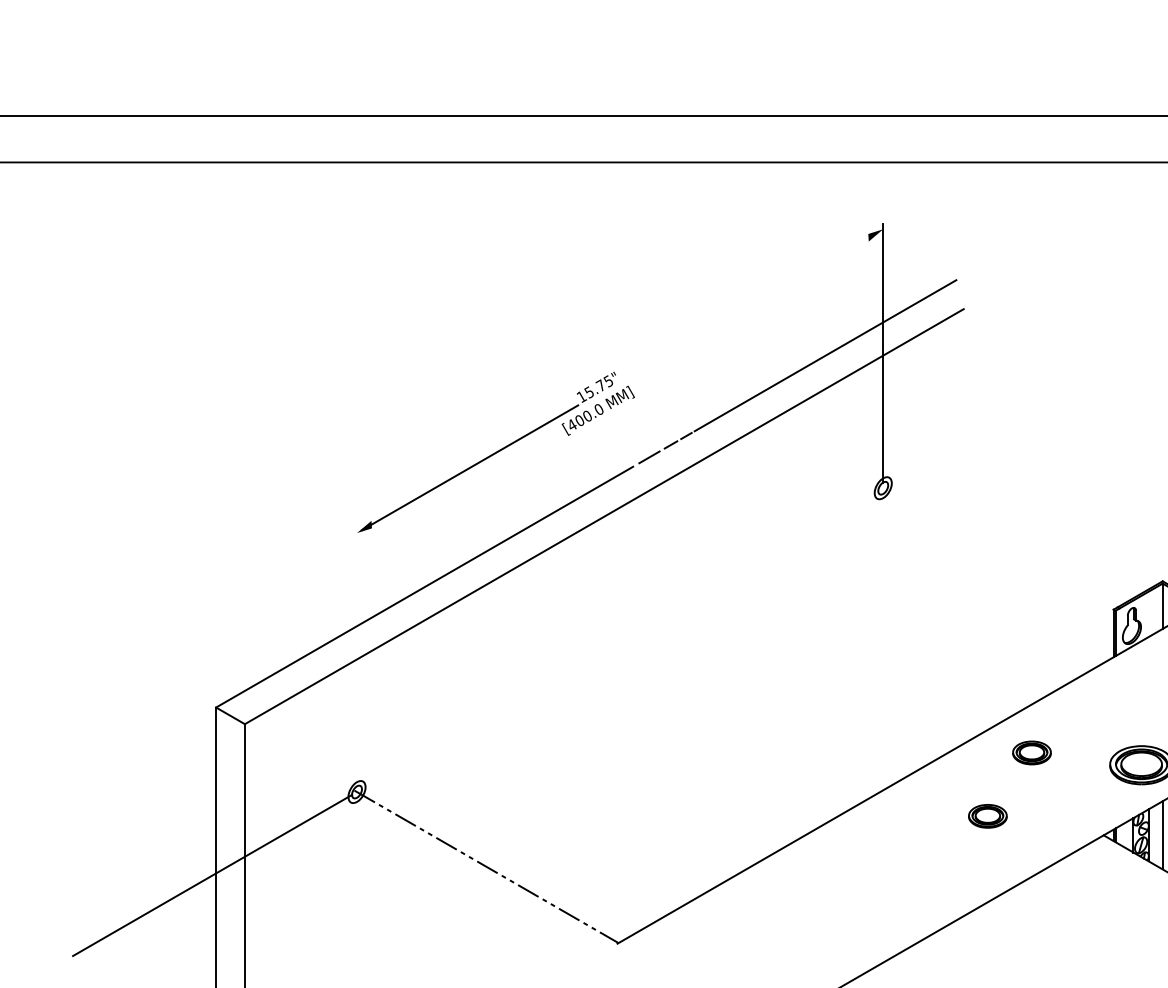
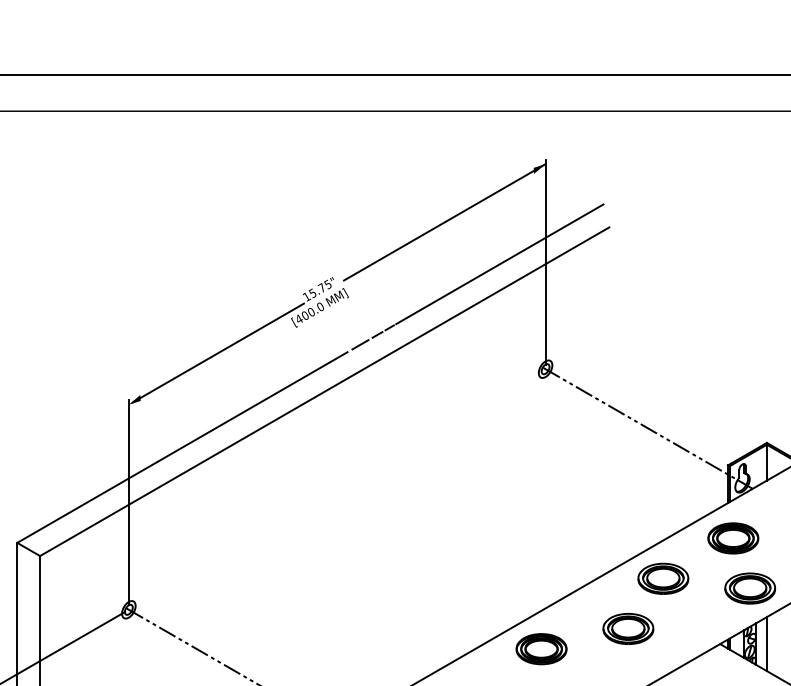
line: (755, 302) -> (444, 222), added
line: (1012, 562) -> (647, 428), added
line: (357, 656) -> (129, 502), added
part: (1120, 701) -> (733, 538), added
part: (1031, 752) -> (662, 578), size x1.67
part: (987, 816) -> (628, 629), size x1.67
part: (877, 841) -> (541, 648), added

